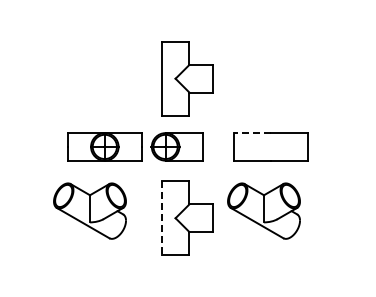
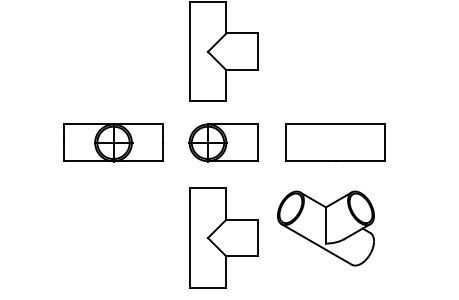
line: (252, 133) -> (310, 124), dashed -> solid
part: (176, 146) -> (222, 142), moved
part: (89, 210) -> (93, 227), removed
line: (161, 218) -> (189, 238), dashed -> solid

